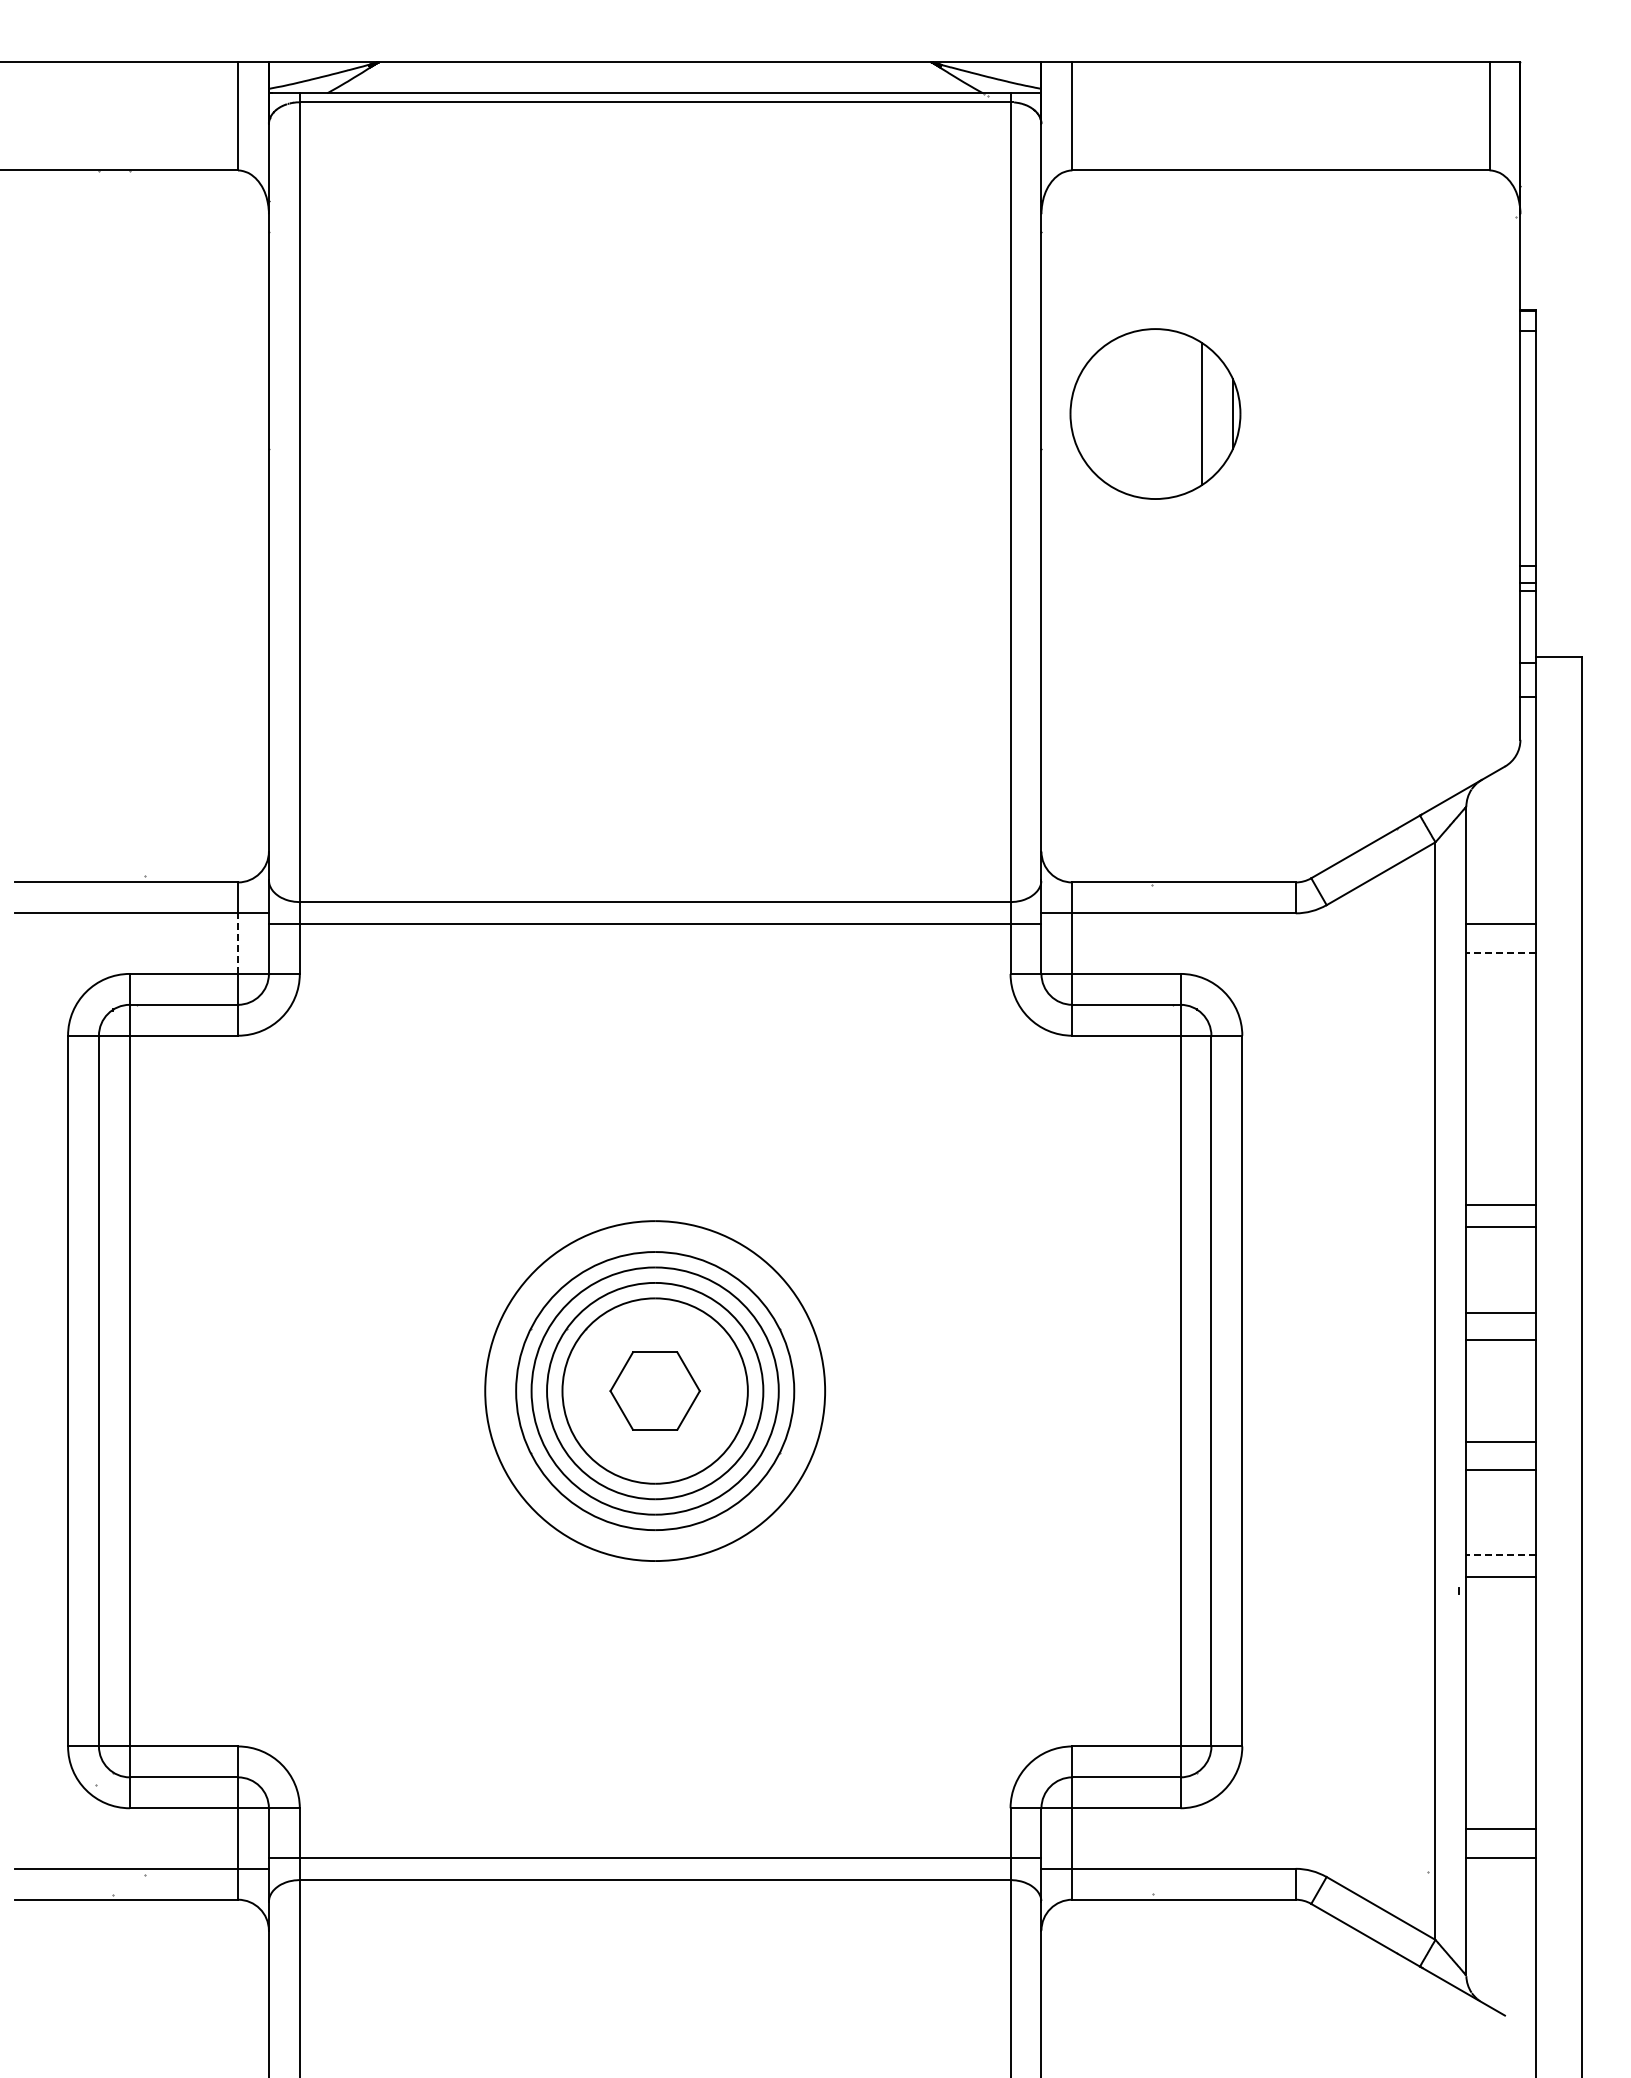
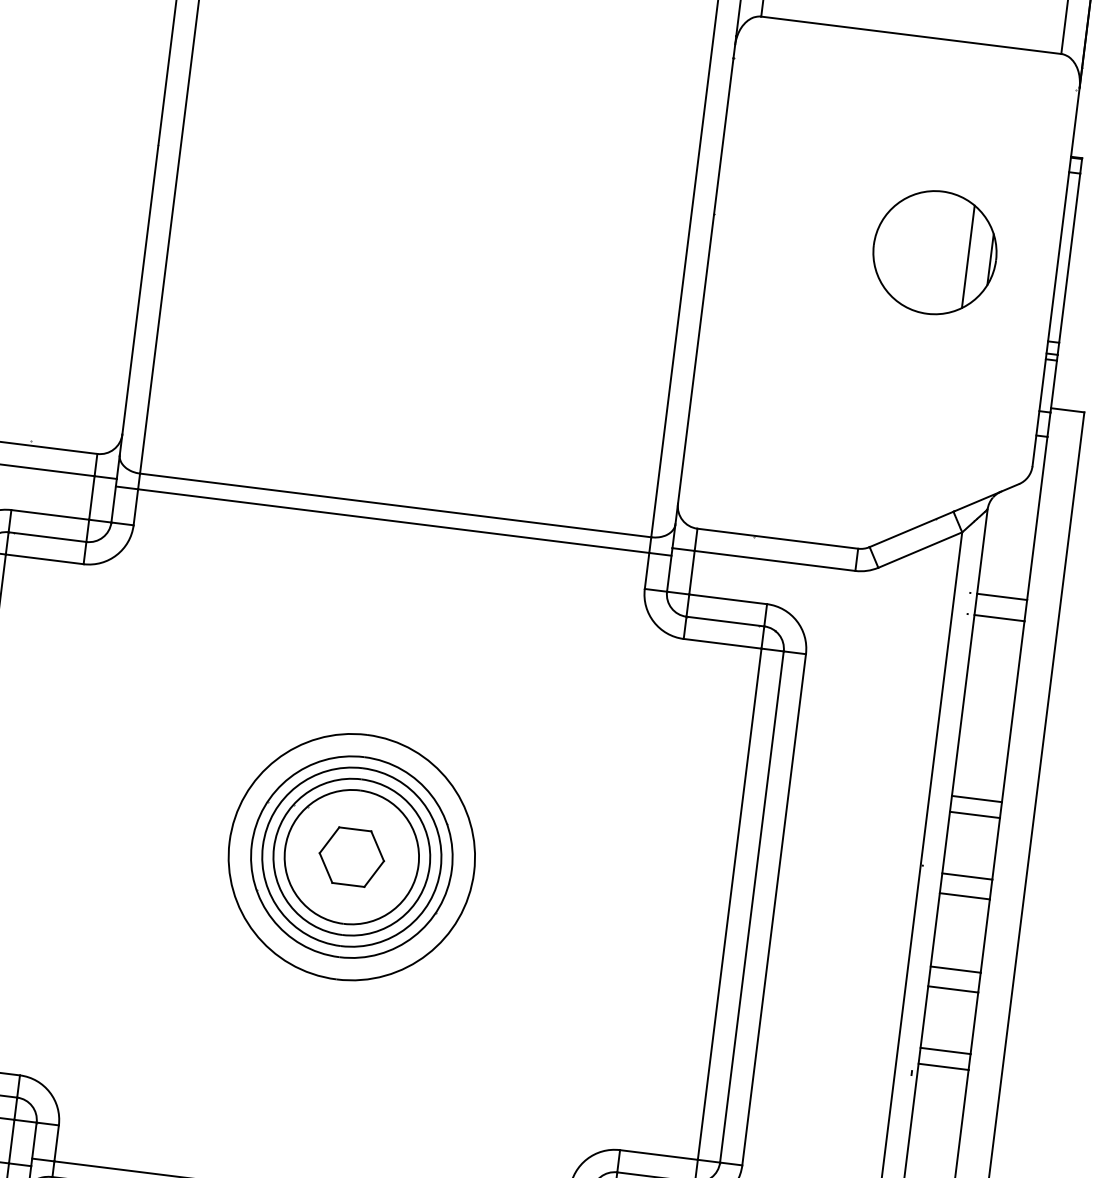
part: (1155, 413) -> (935, 252), moved
line: (238, 943) -> (92, 497), dashed -> solid
line: (1501, 953) -> (999, 618), dashed -> solid
line: (1501, 1555) -> (945, 1051), dashed -> solid

